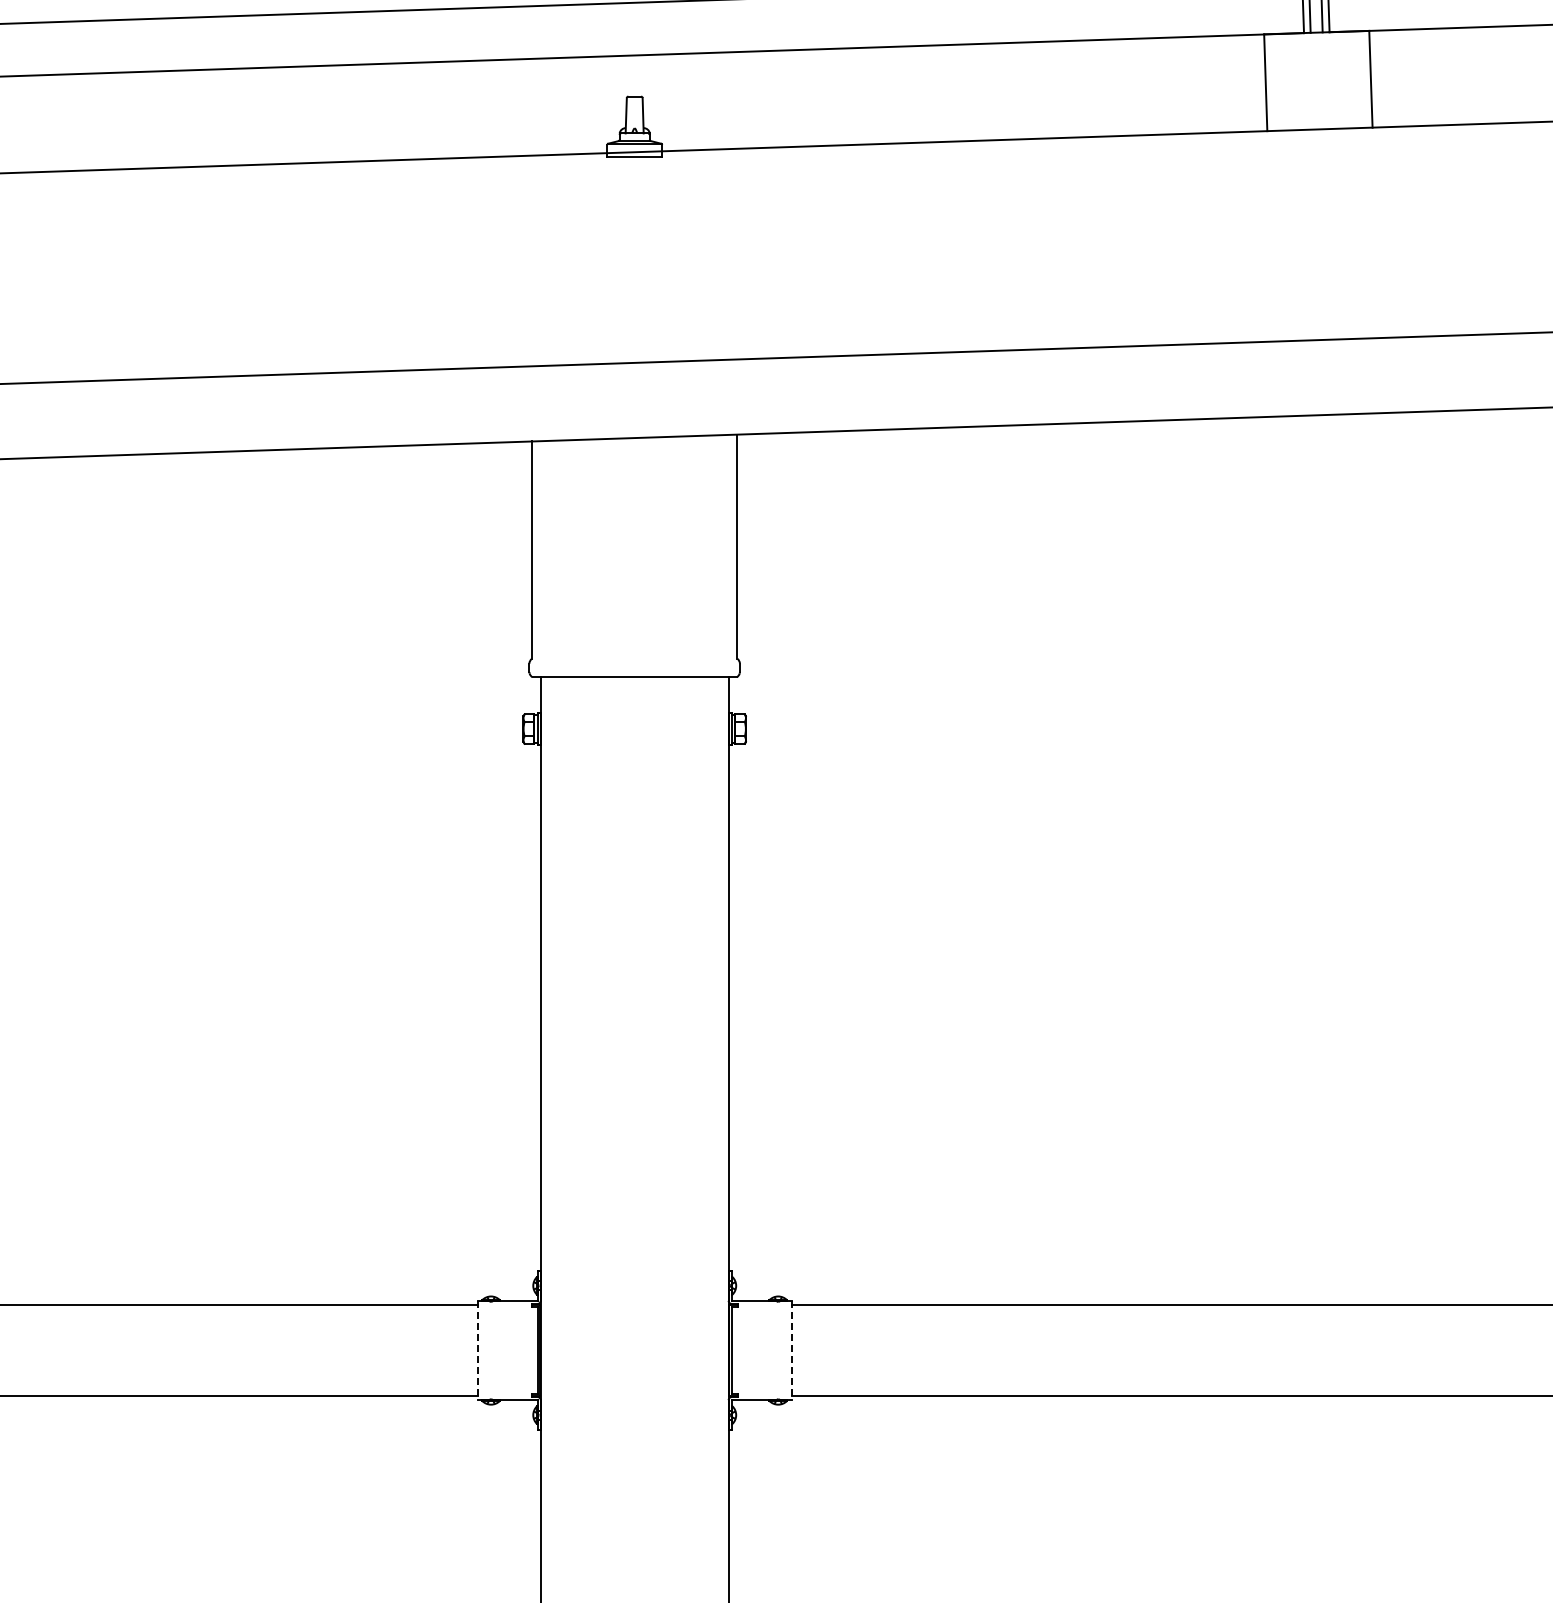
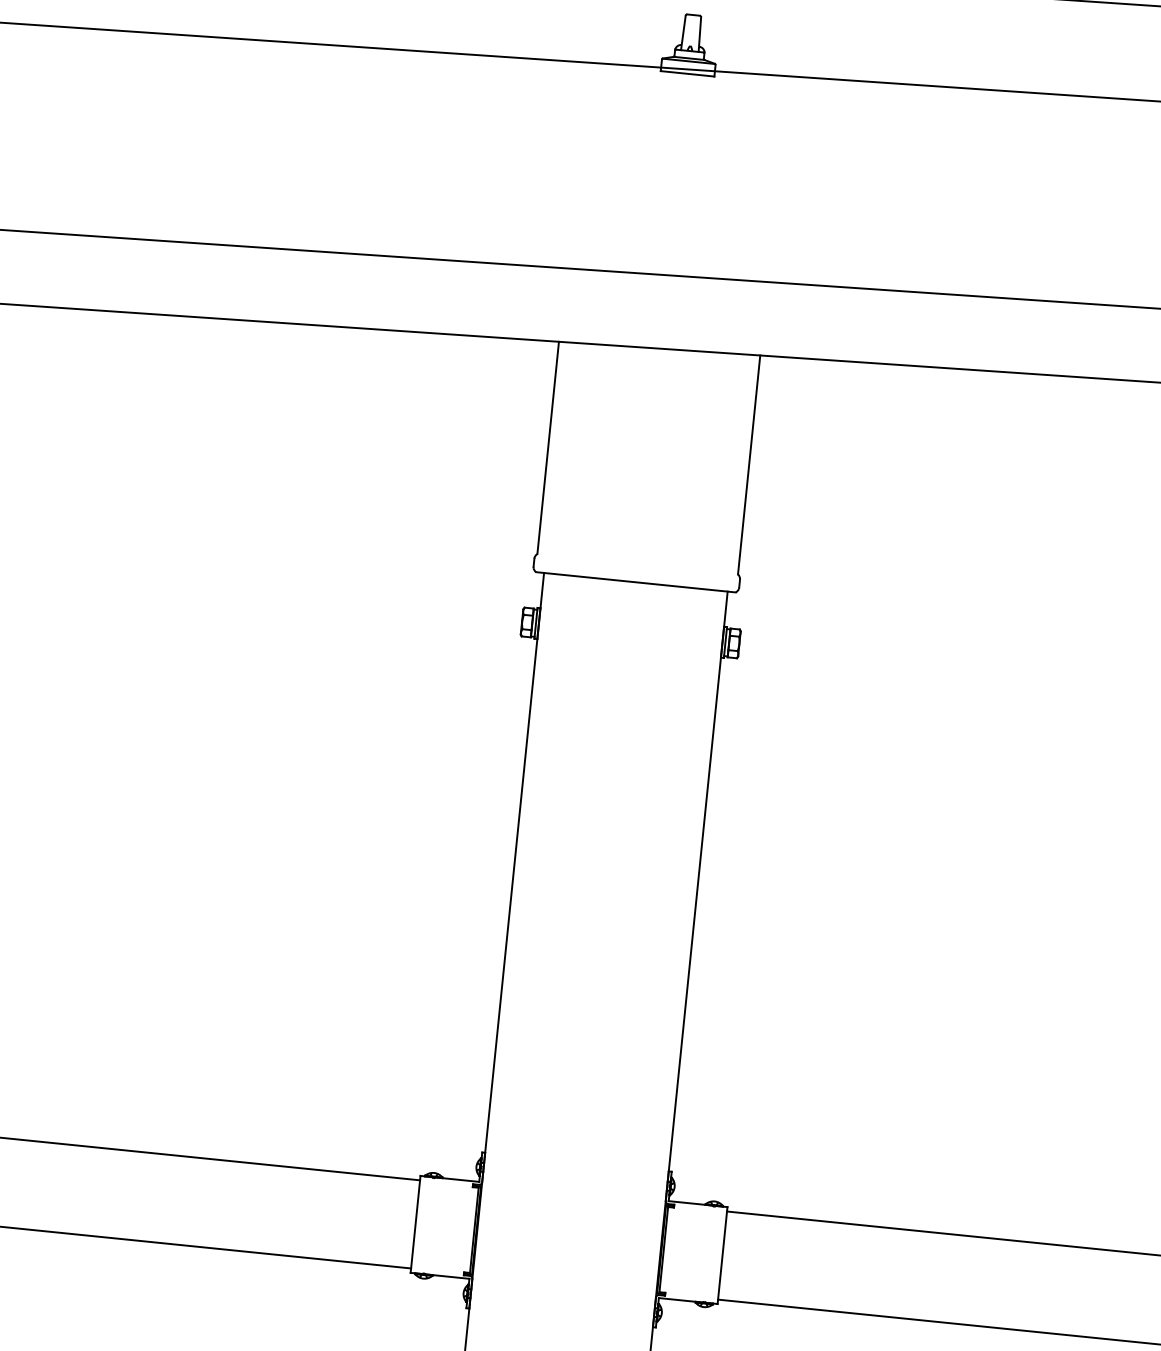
line: (477, 1350) -> (415, 1224), dashed -> solid
line: (791, 1350) -> (722, 1255), dashed -> solid

